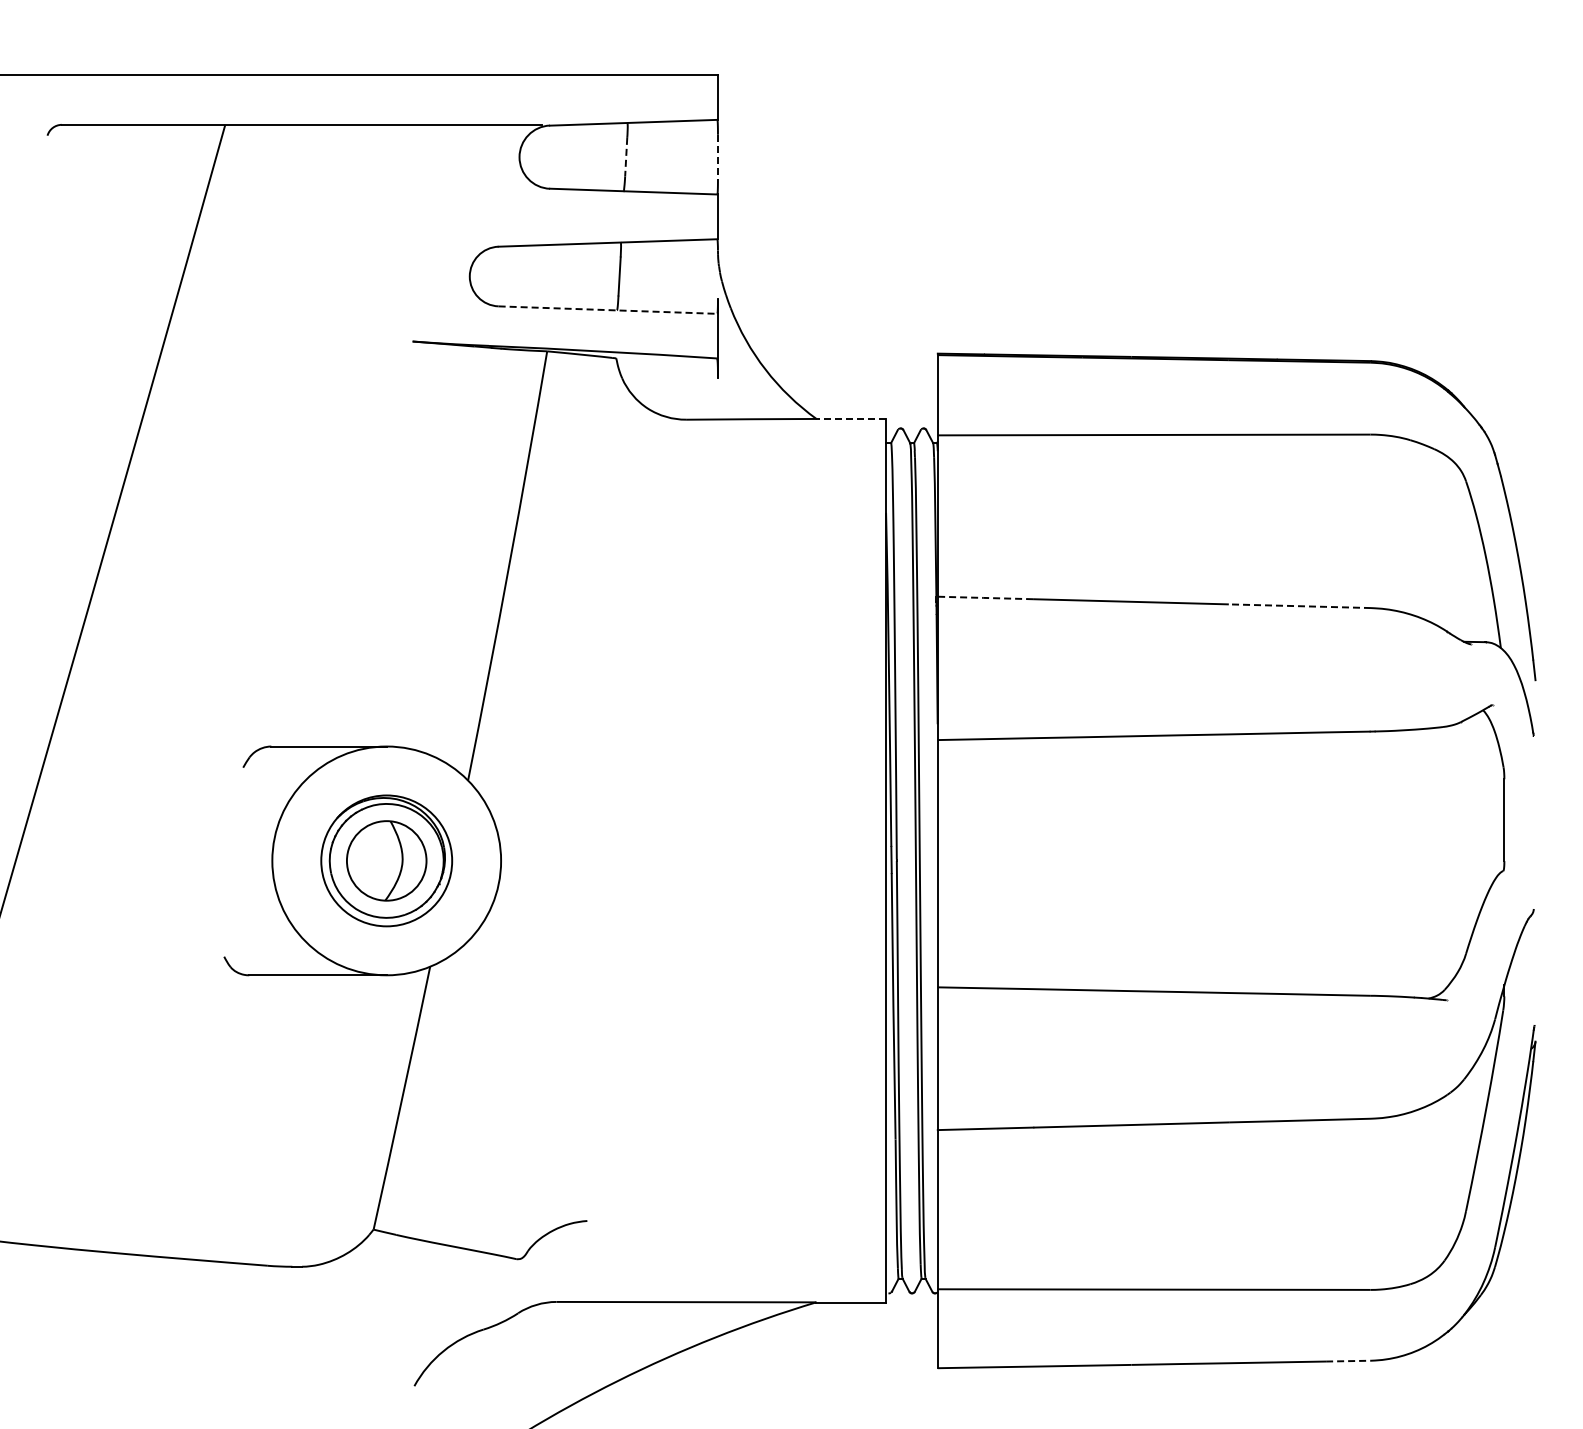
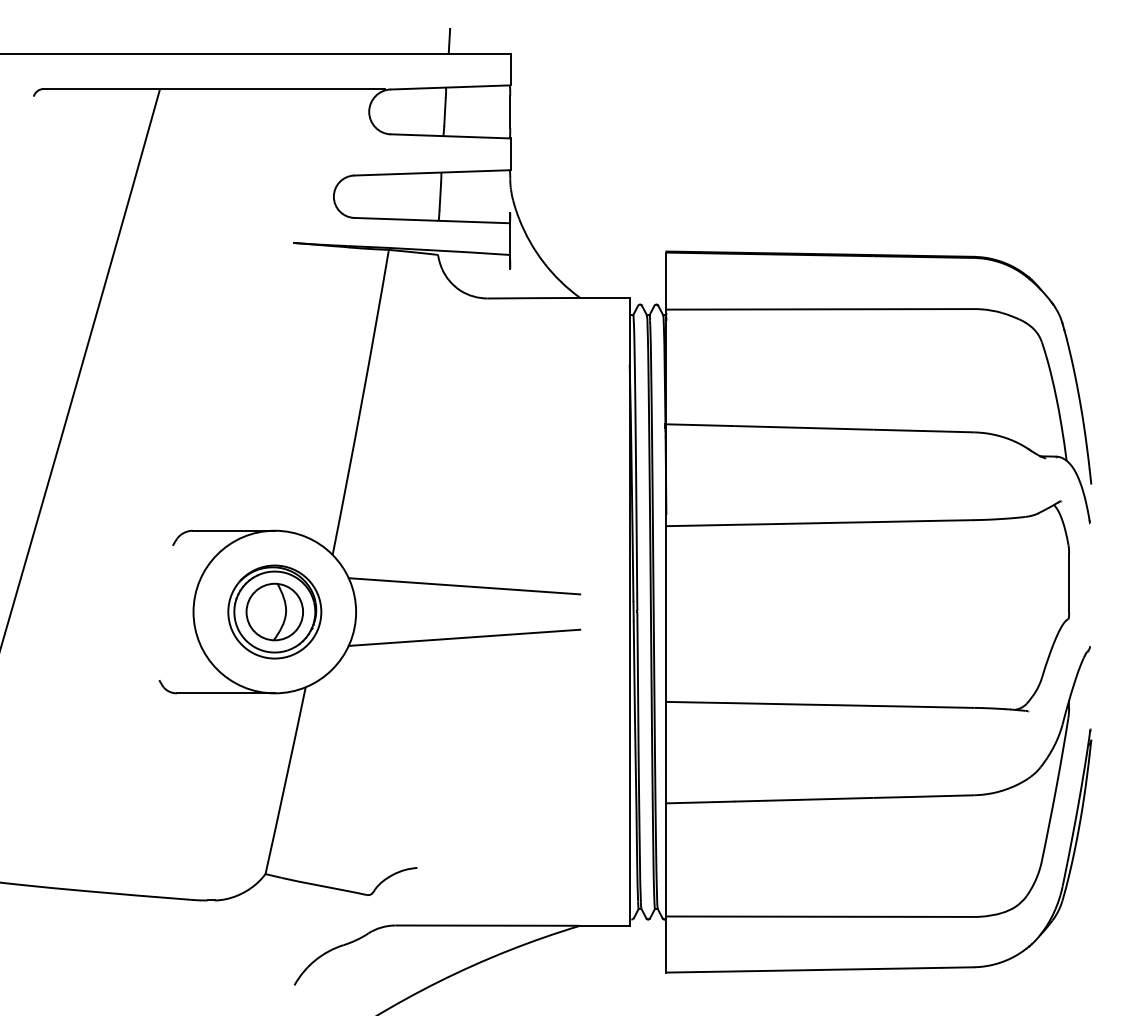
line: (632, 57) -> (449, 41), added
line: (626, 157) -> (445, 112), dashed -> solid
line: (717, 157) -> (509, 112), dashed -> solid
line: (608, 310) -> (432, 220), dashed -> solid
line: (851, 418) -> (605, 297), dashed -> solid
line: (984, 597) -> (699, 424), dashed -> solid
line: (1300, 606) -> (924, 431), dashed -> solid
line: (653, 824) -> (464, 586), added
line: (653, 896) -> (464, 637), added
line: (1348, 1361) -> (958, 967), dashed -> solid

